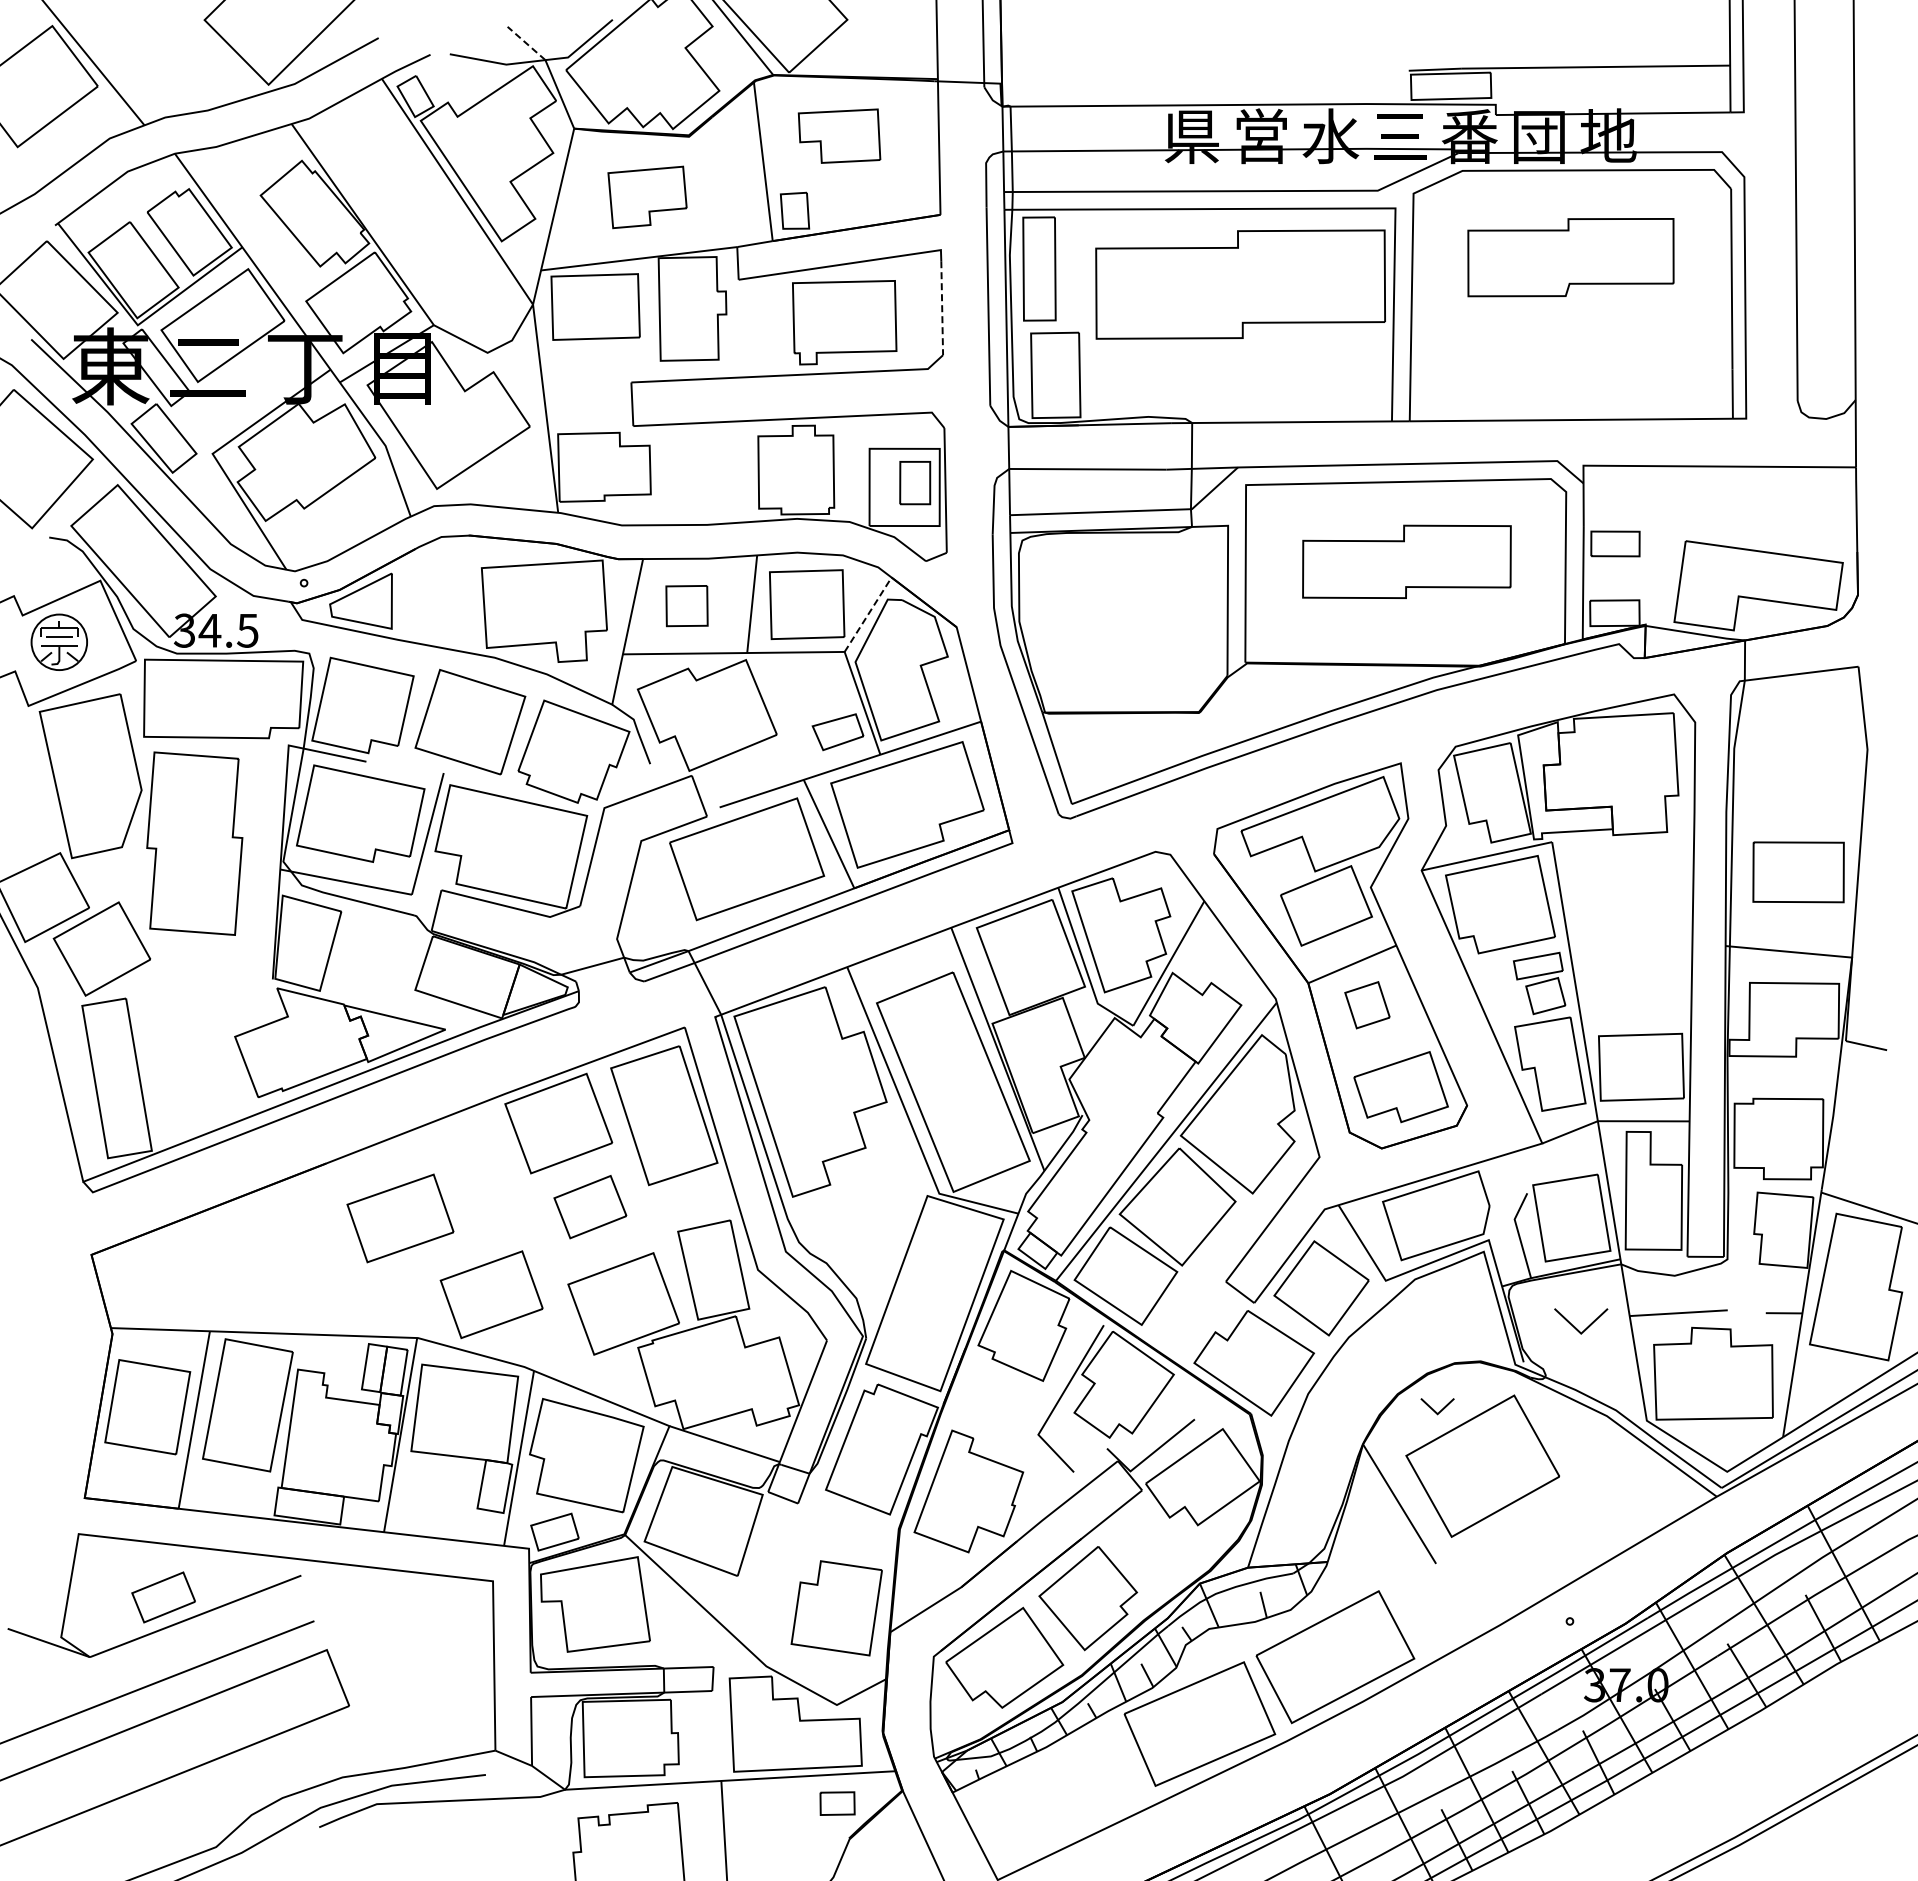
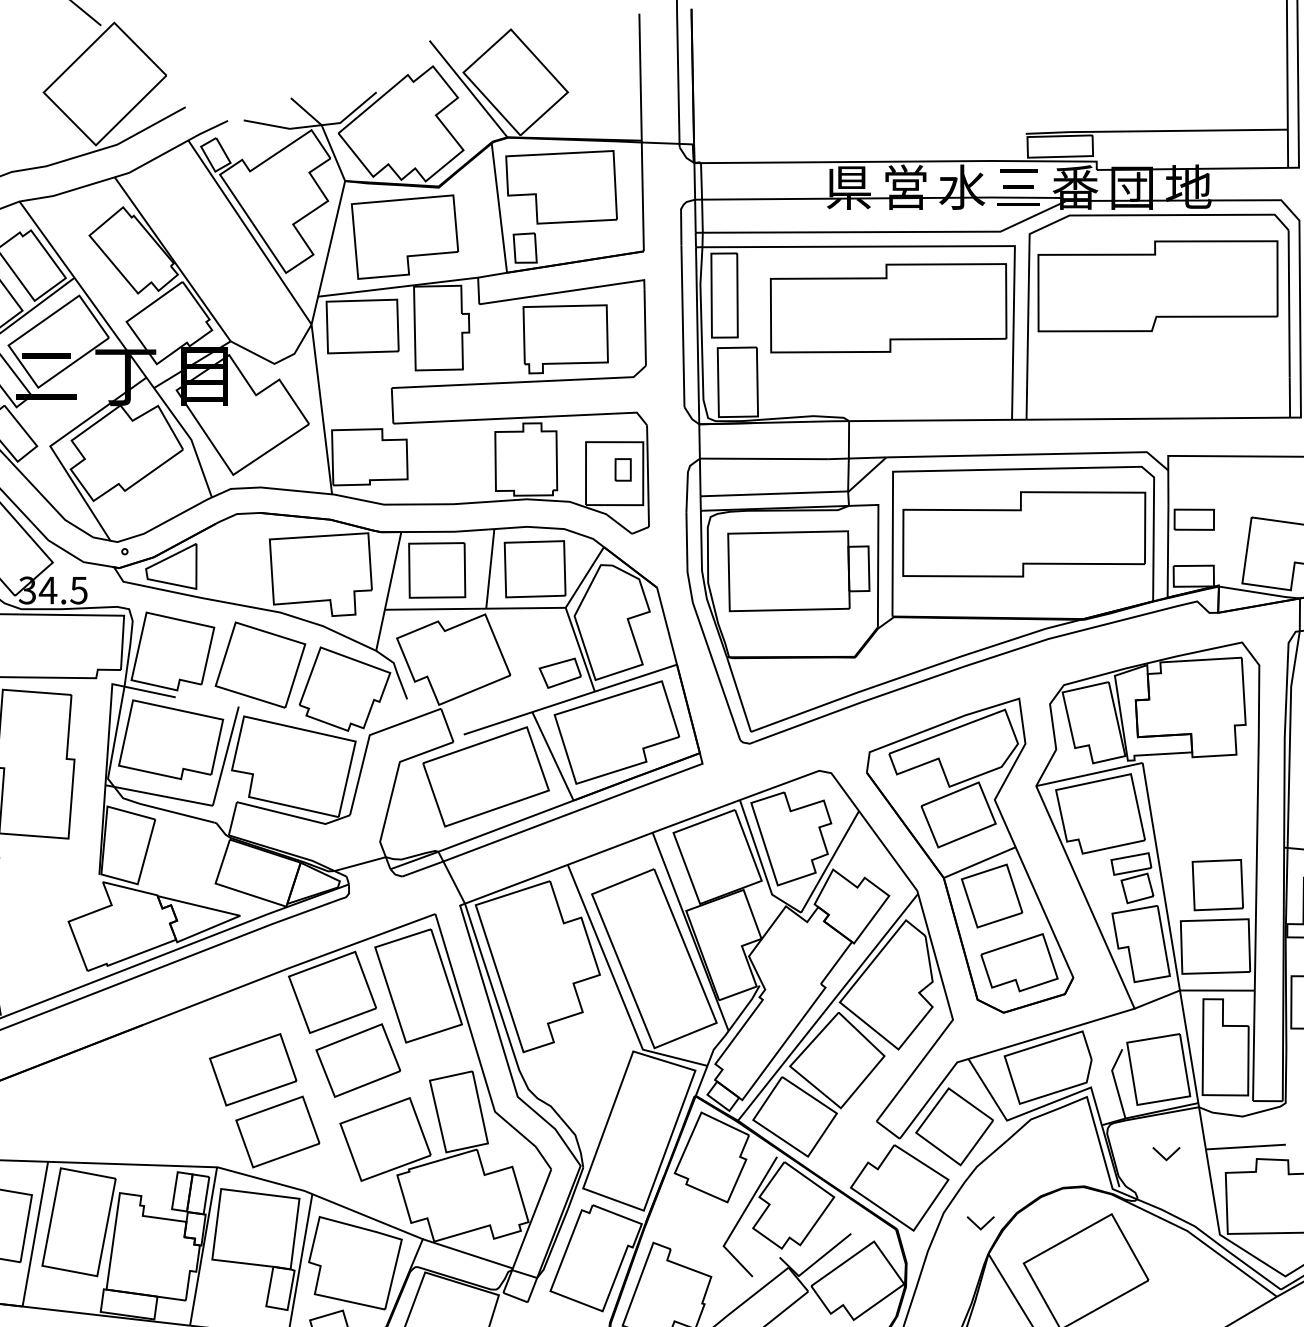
line: (526, 43) -> (306, 111), dashed -> solid
part: (839, 135) -> (561, 186), size x1.67
part: (647, 197) -> (404, 237), size x1.67
part: (1570, 257) -> (1157, 286), size x1.43
line: (942, 308) -> (645, 327), dashed -> solid
part: (914, 482) -> (622, 469), size x0.62
part: (1406, 561) -> (1023, 534), size x1.43
part: (686, 605) -> (436, 569), size x1.67
part: (1130, 606) -> (798, 570), added
line: (868, 614) -> (585, 577), dashed -> solid
part: (1644, 991) -> (1217, 884), added
part: (1367, 1004) -> (992, 895), size x1.67
part: (590, 1206) -> (358, 1060), size x1.43
part: (400, 1218) -> (253, 1069), moved
part: (1581, 1321) -> (1166, 1153), size x0.62
part: (1437, 1406) -> (980, 1223), moved

